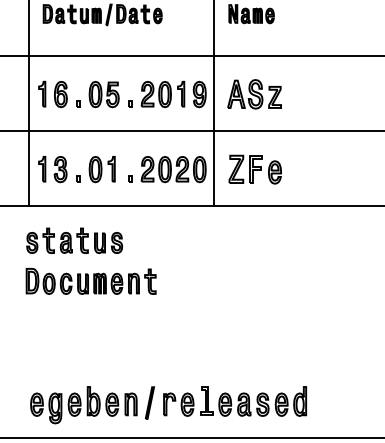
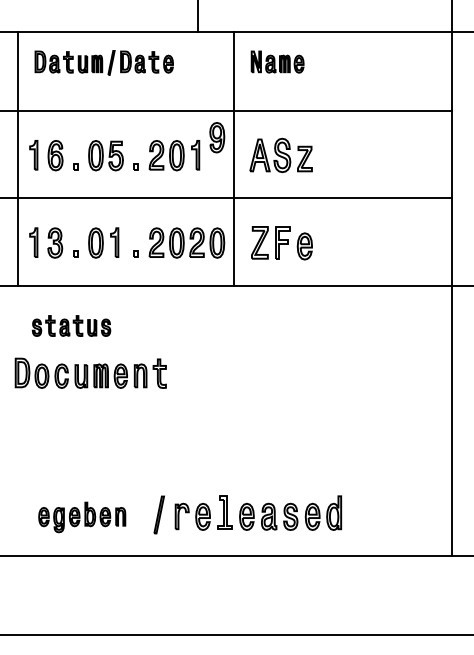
part: (199, 94) -> (217, 137), moved
part: (74, 240) -> (71, 325), size x0.7
part: (83, 405) -> (81, 517), size x0.7

